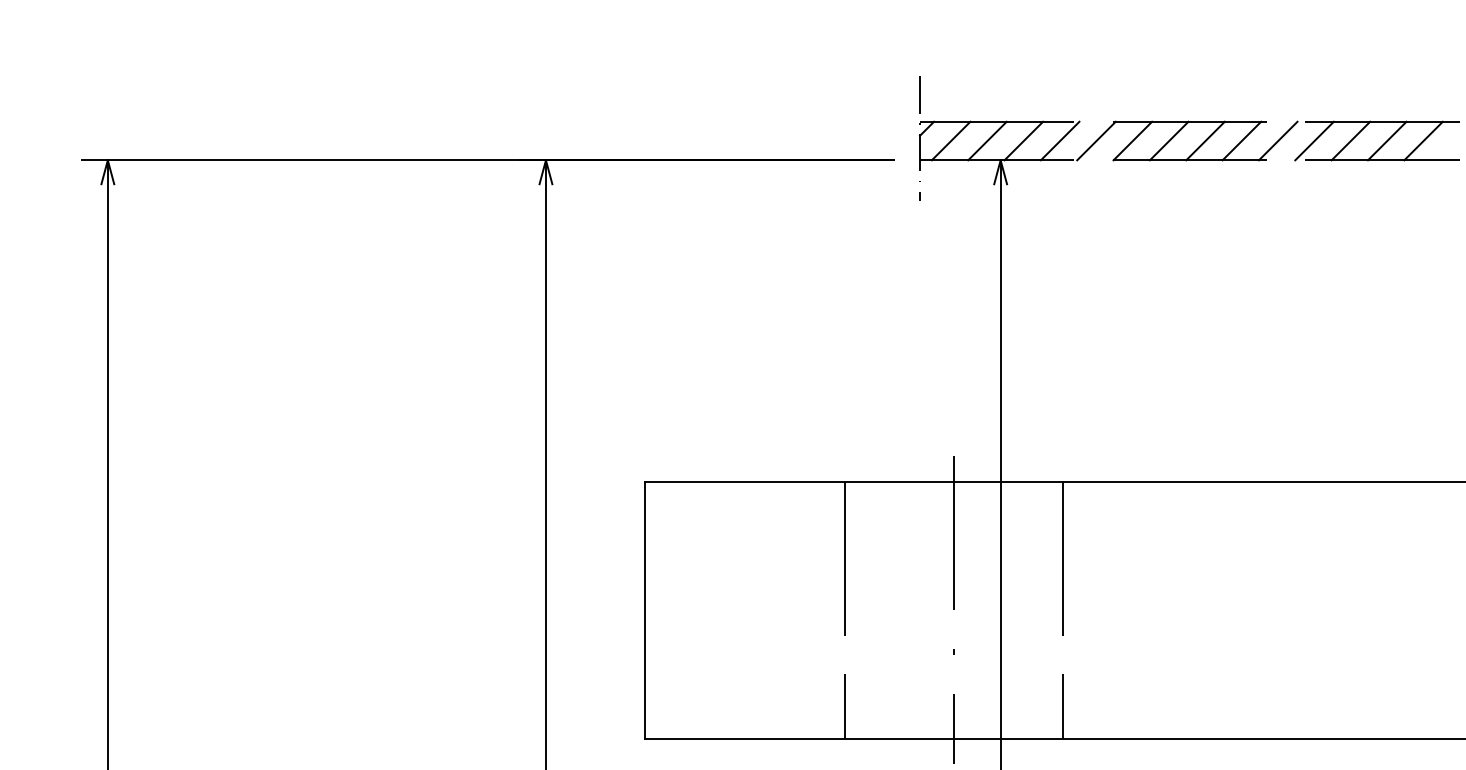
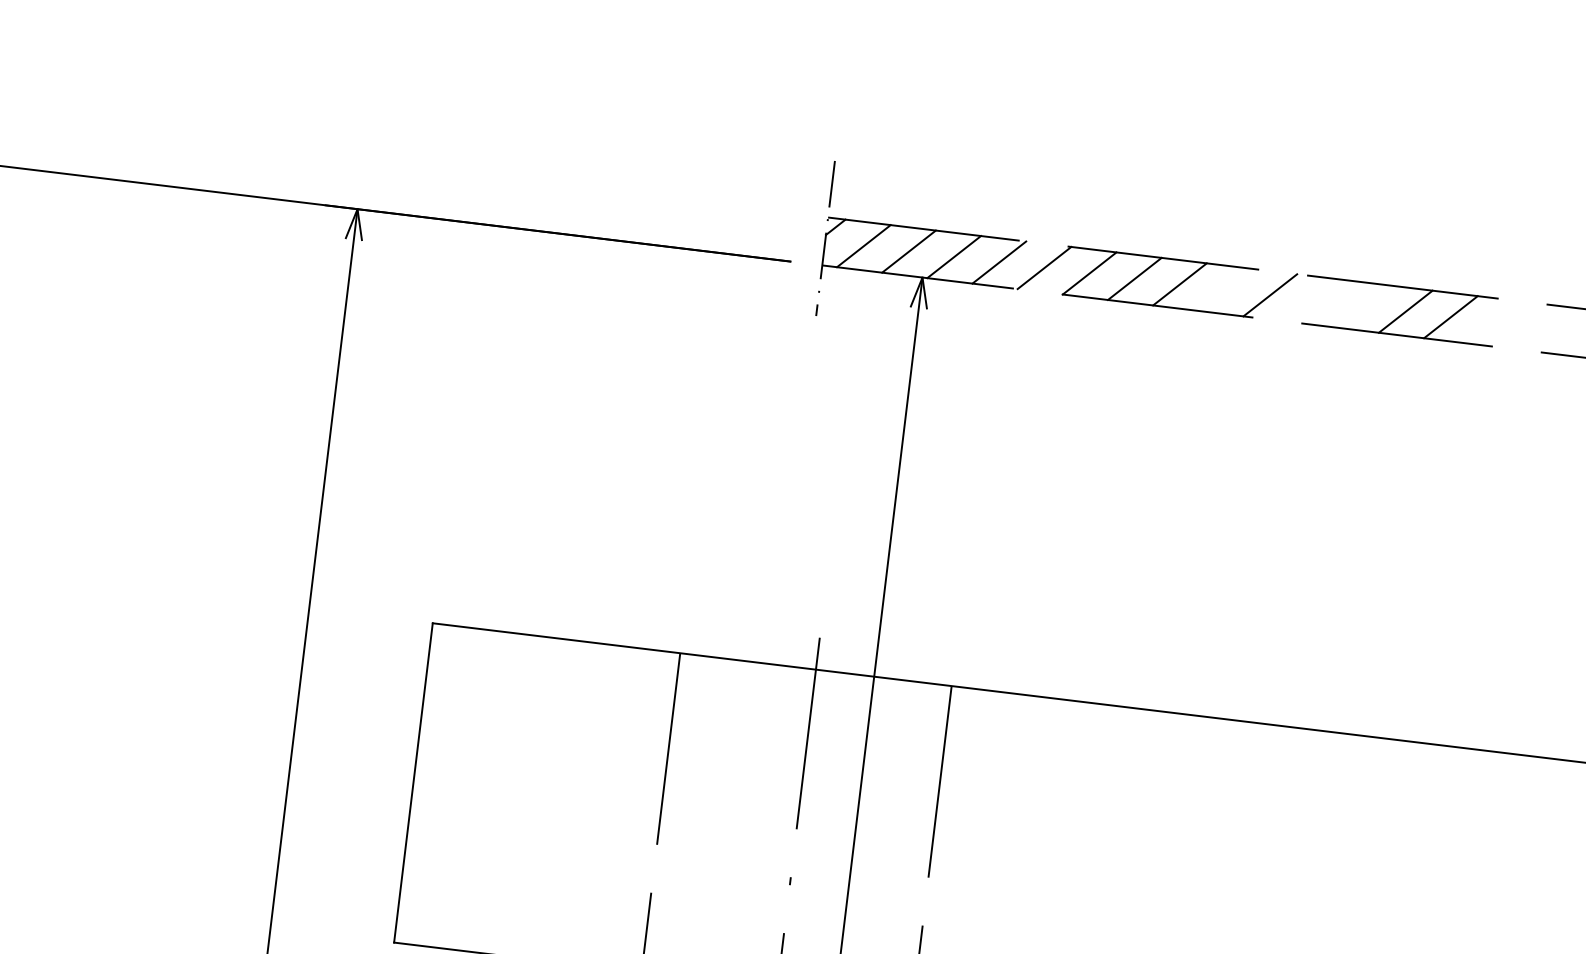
line: (1241, 140) -> (1224, 289), removed
line: (1314, 140) -> (1315, 300), removed
line: (1350, 140) -> (1360, 305), removed

